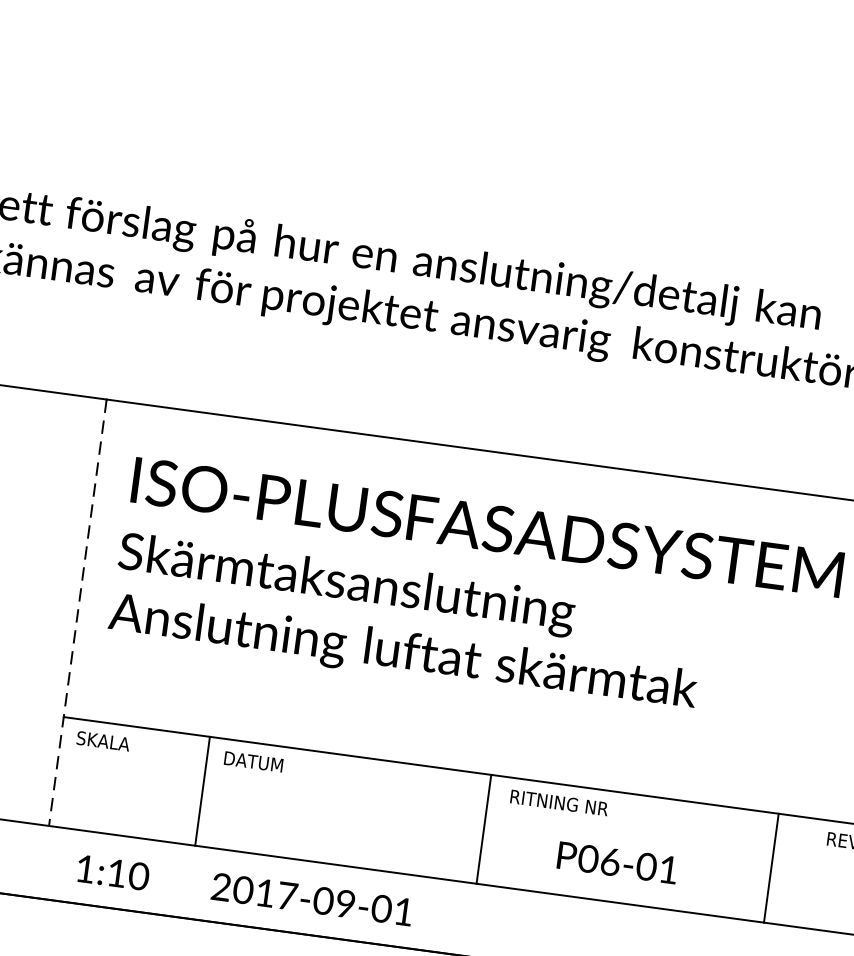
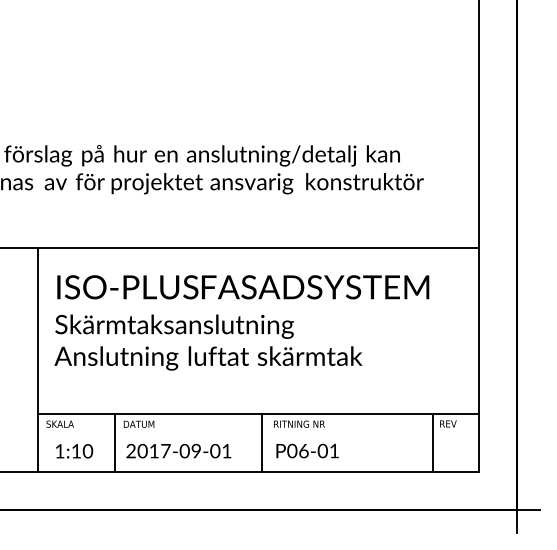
line: (78, 612) -> (38, 359), dashed -> solid
text: (617, 861) -> (307, 450), moved
line: (772, 867) -> (433, 442), moved
text: (113, 873) -> (74, 451), moved
text: (311, 898) -> (178, 450), moved

